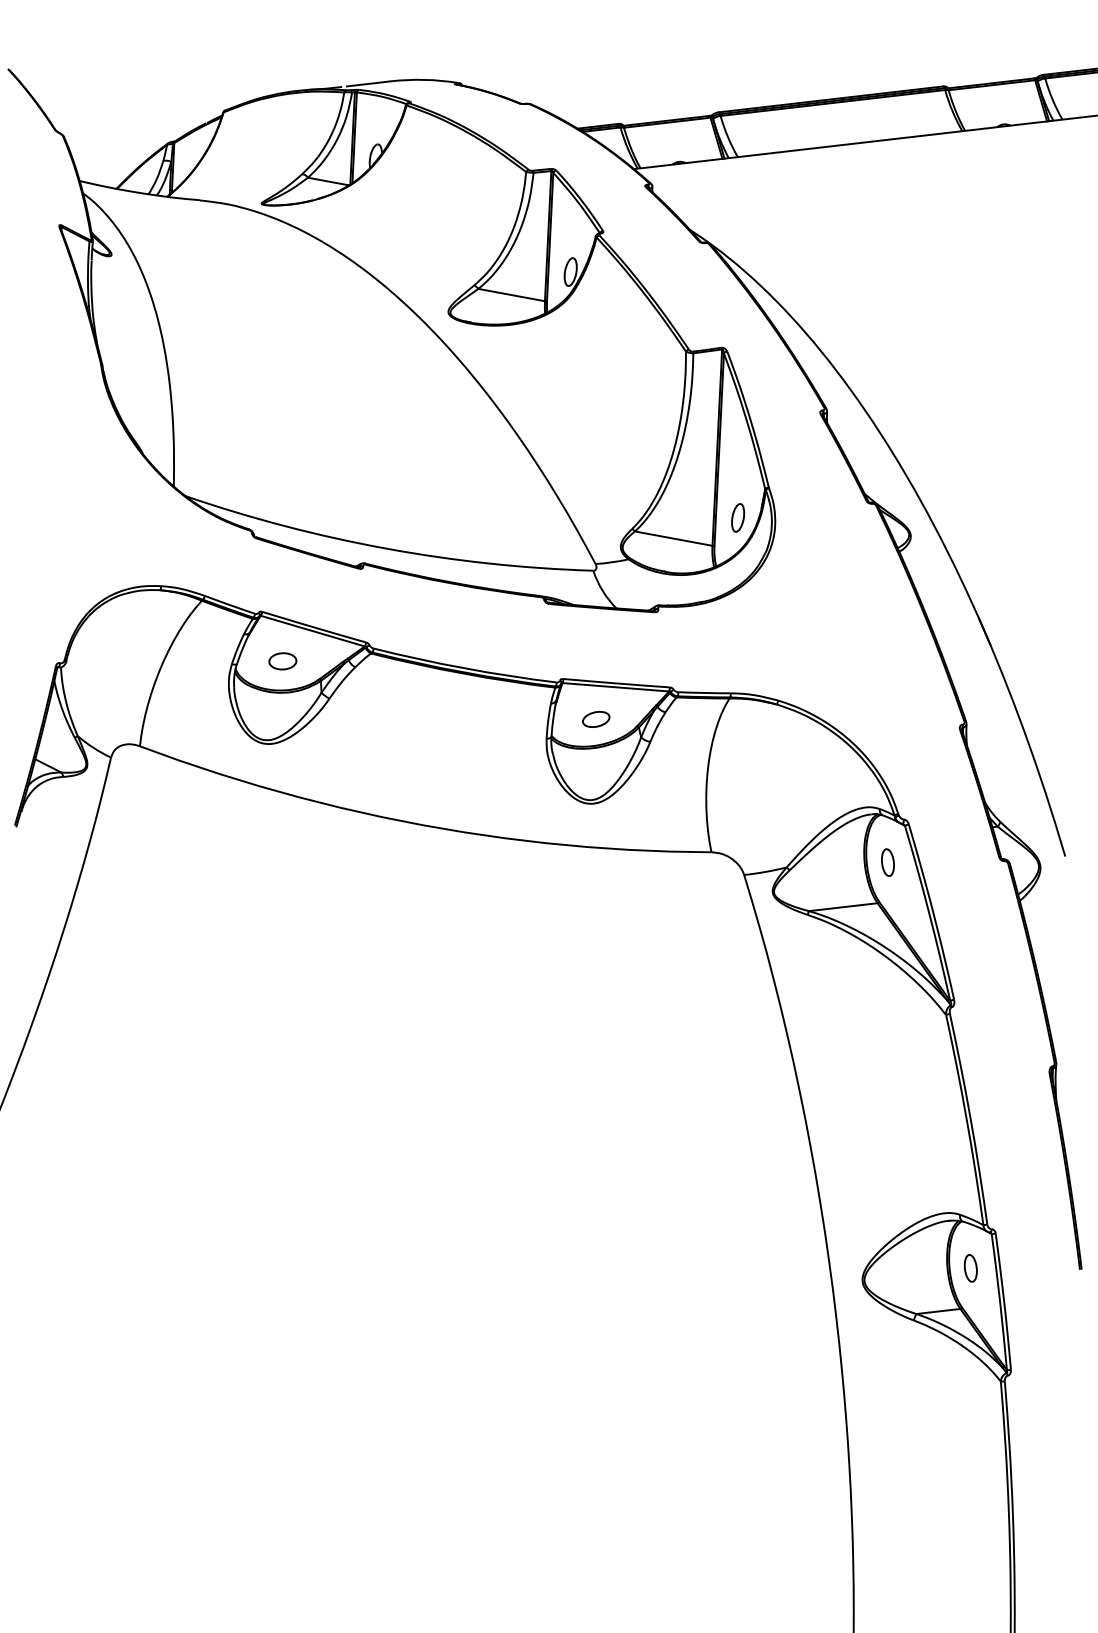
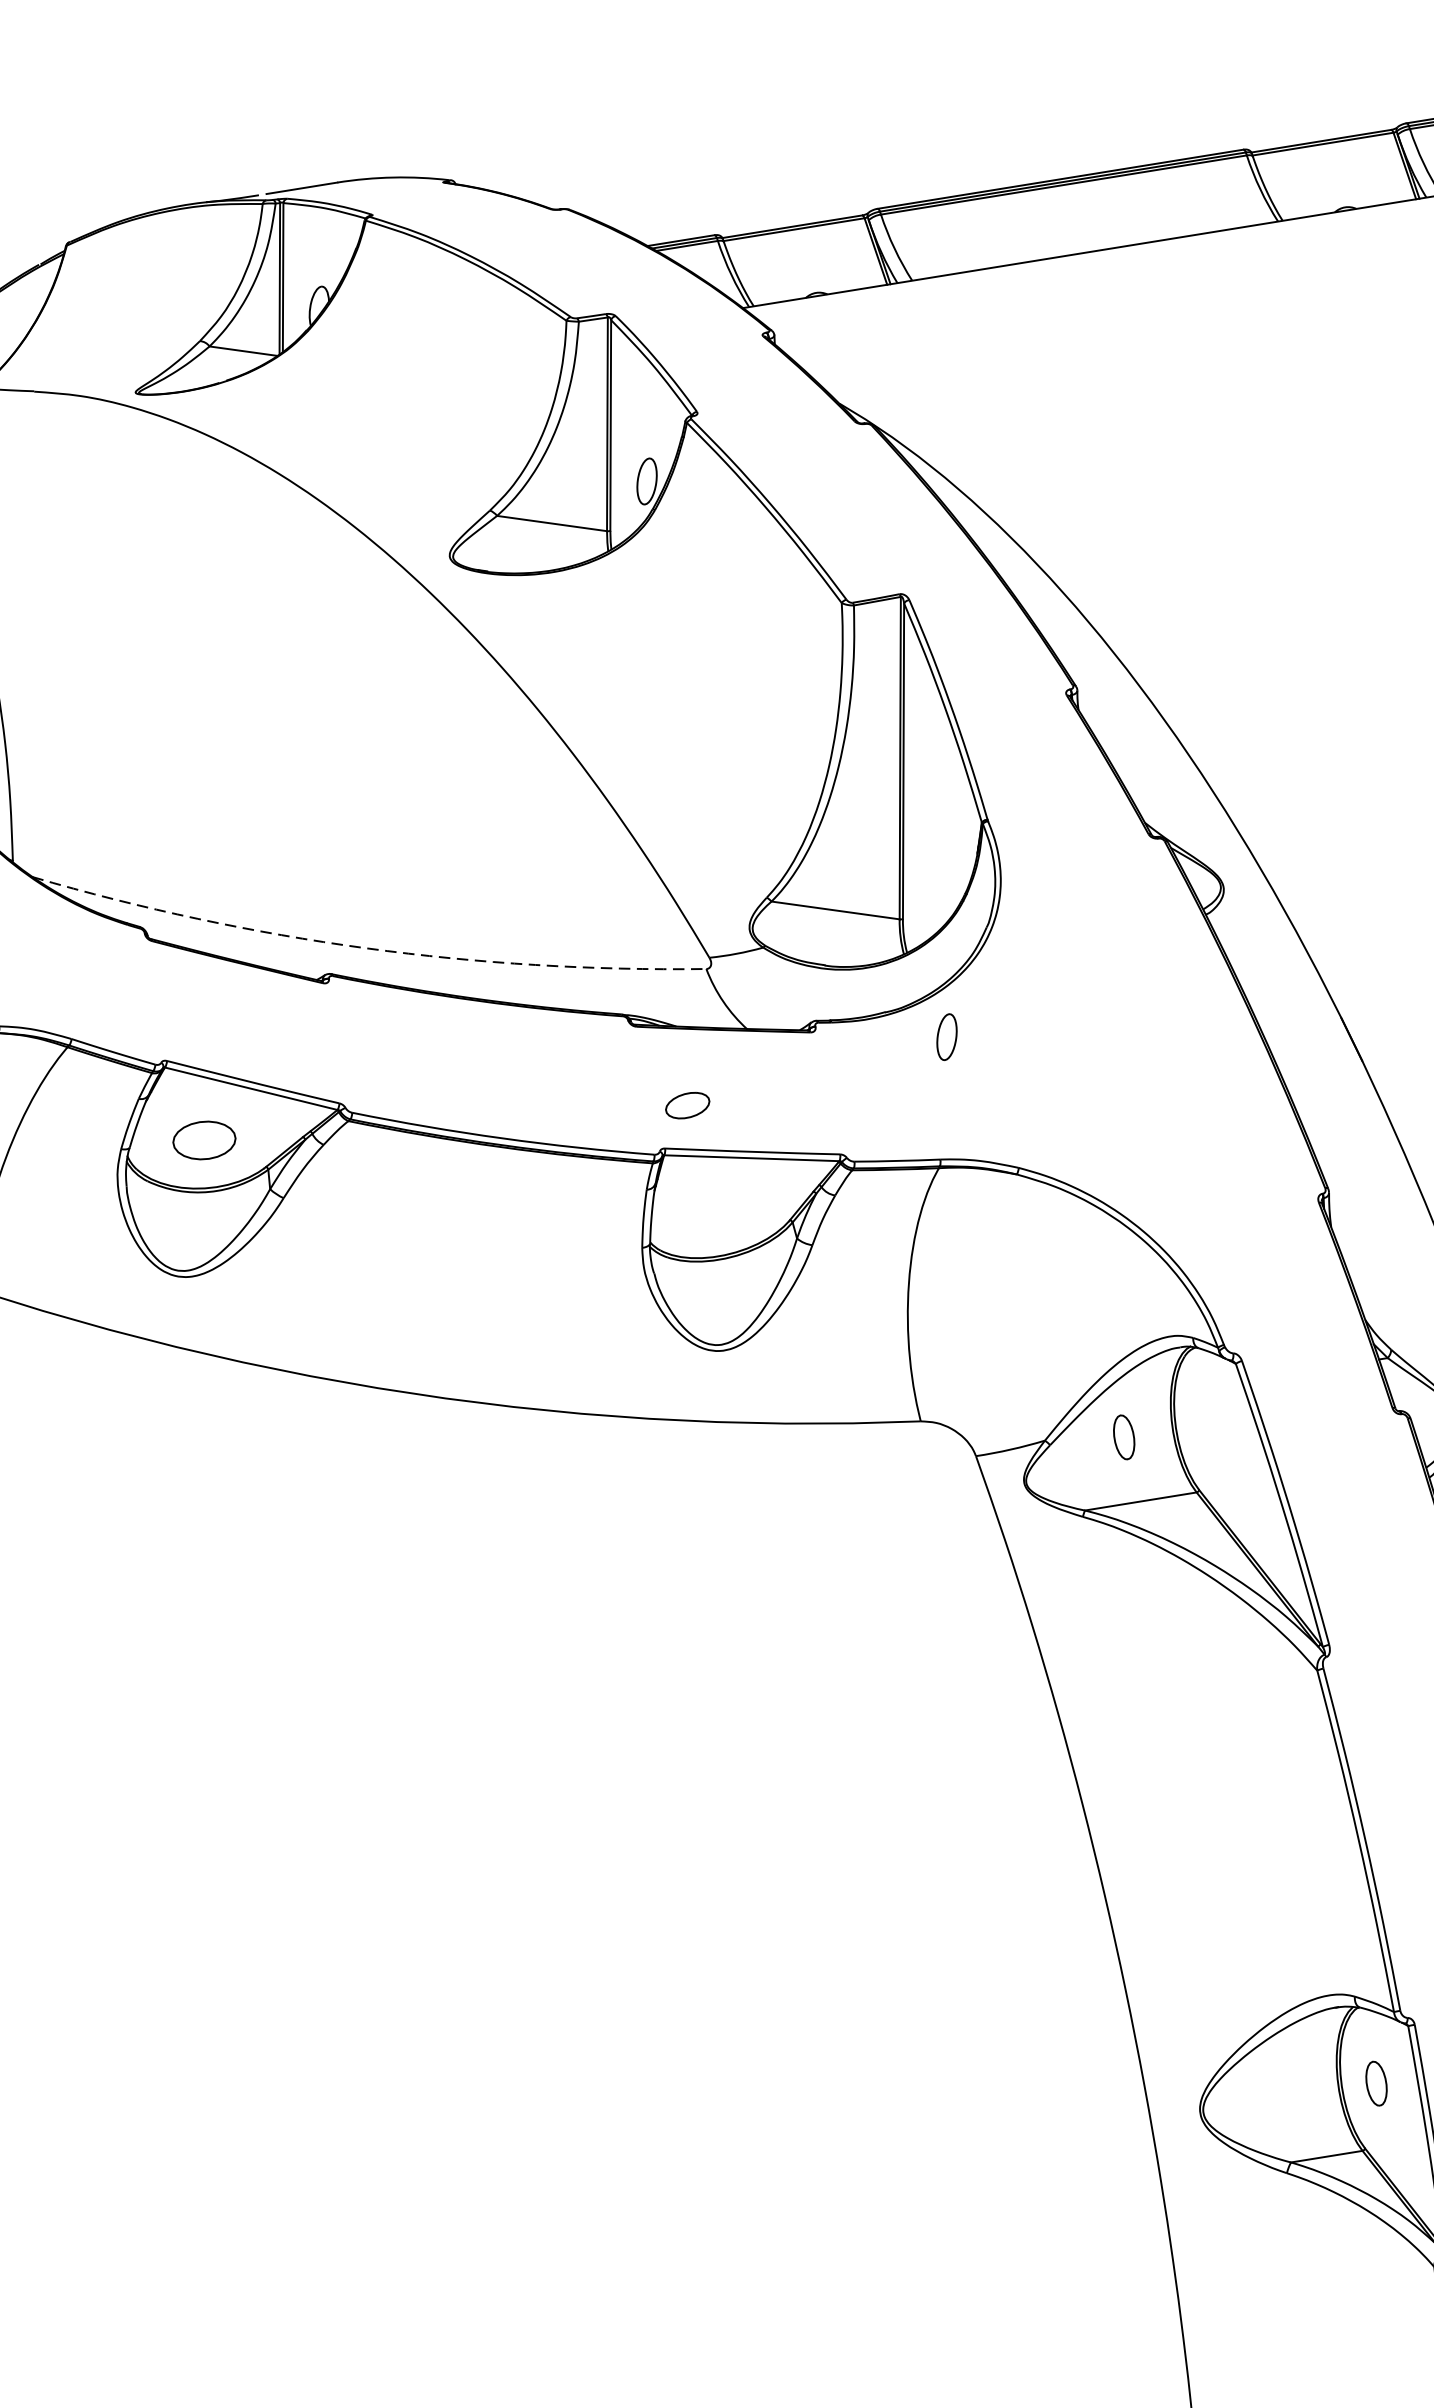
part: (738, 517) -> (947, 1036), moved
arc: (386, 548) -> (365, 947), solid -> dashed
part: (282, 661) -> (203, 1140), size x1.4
part: (596, 719) -> (688, 1105), moved
part: (887, 862) -> (1123, 1437), moved

